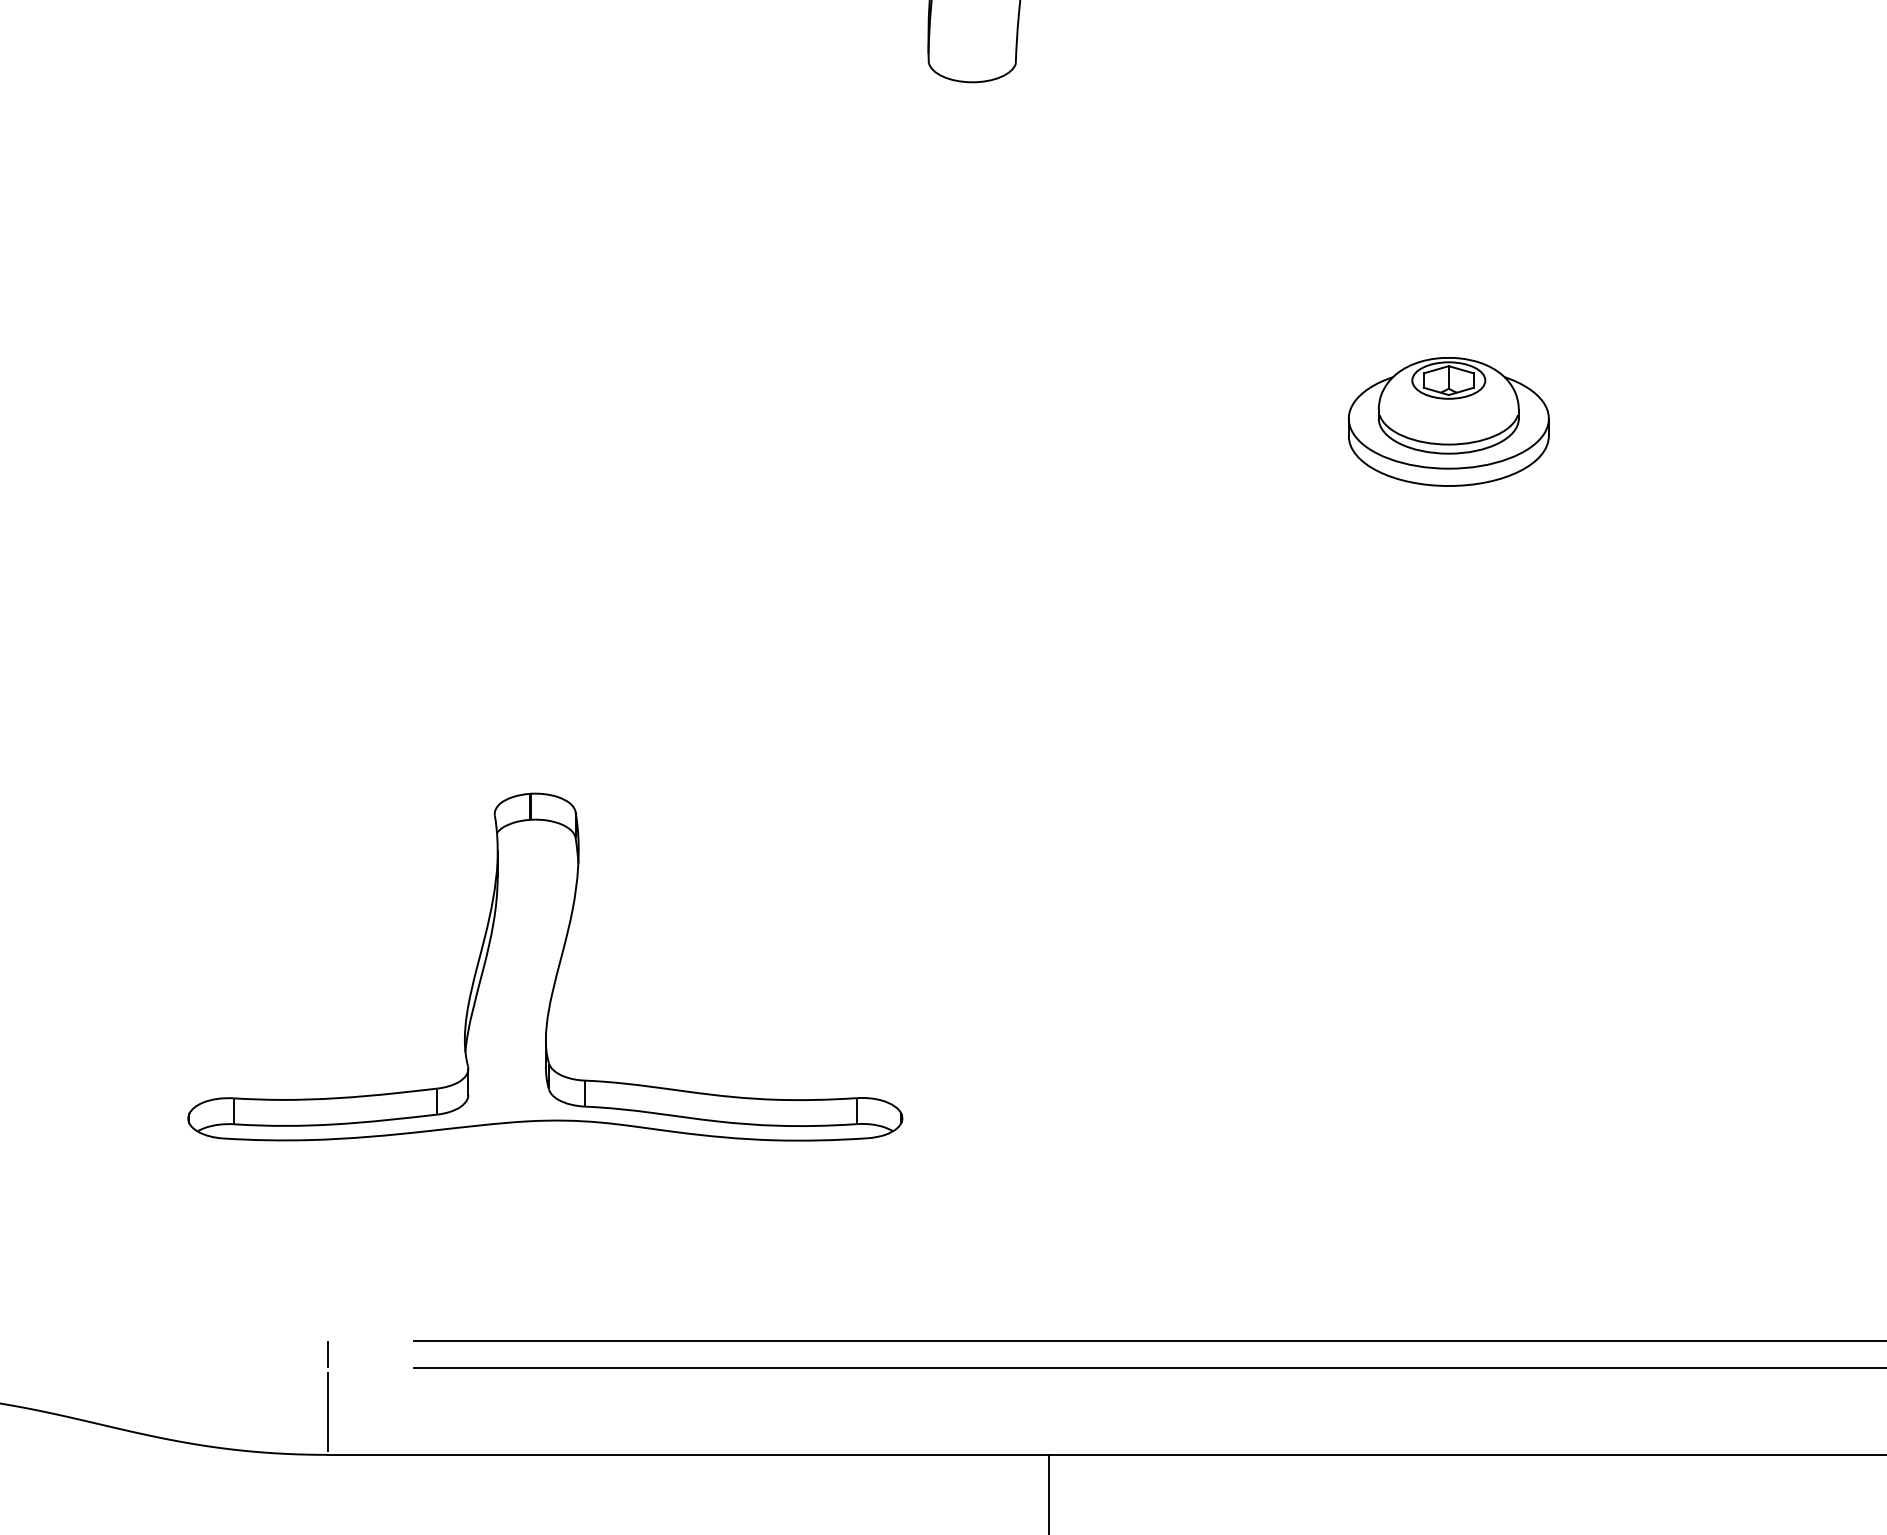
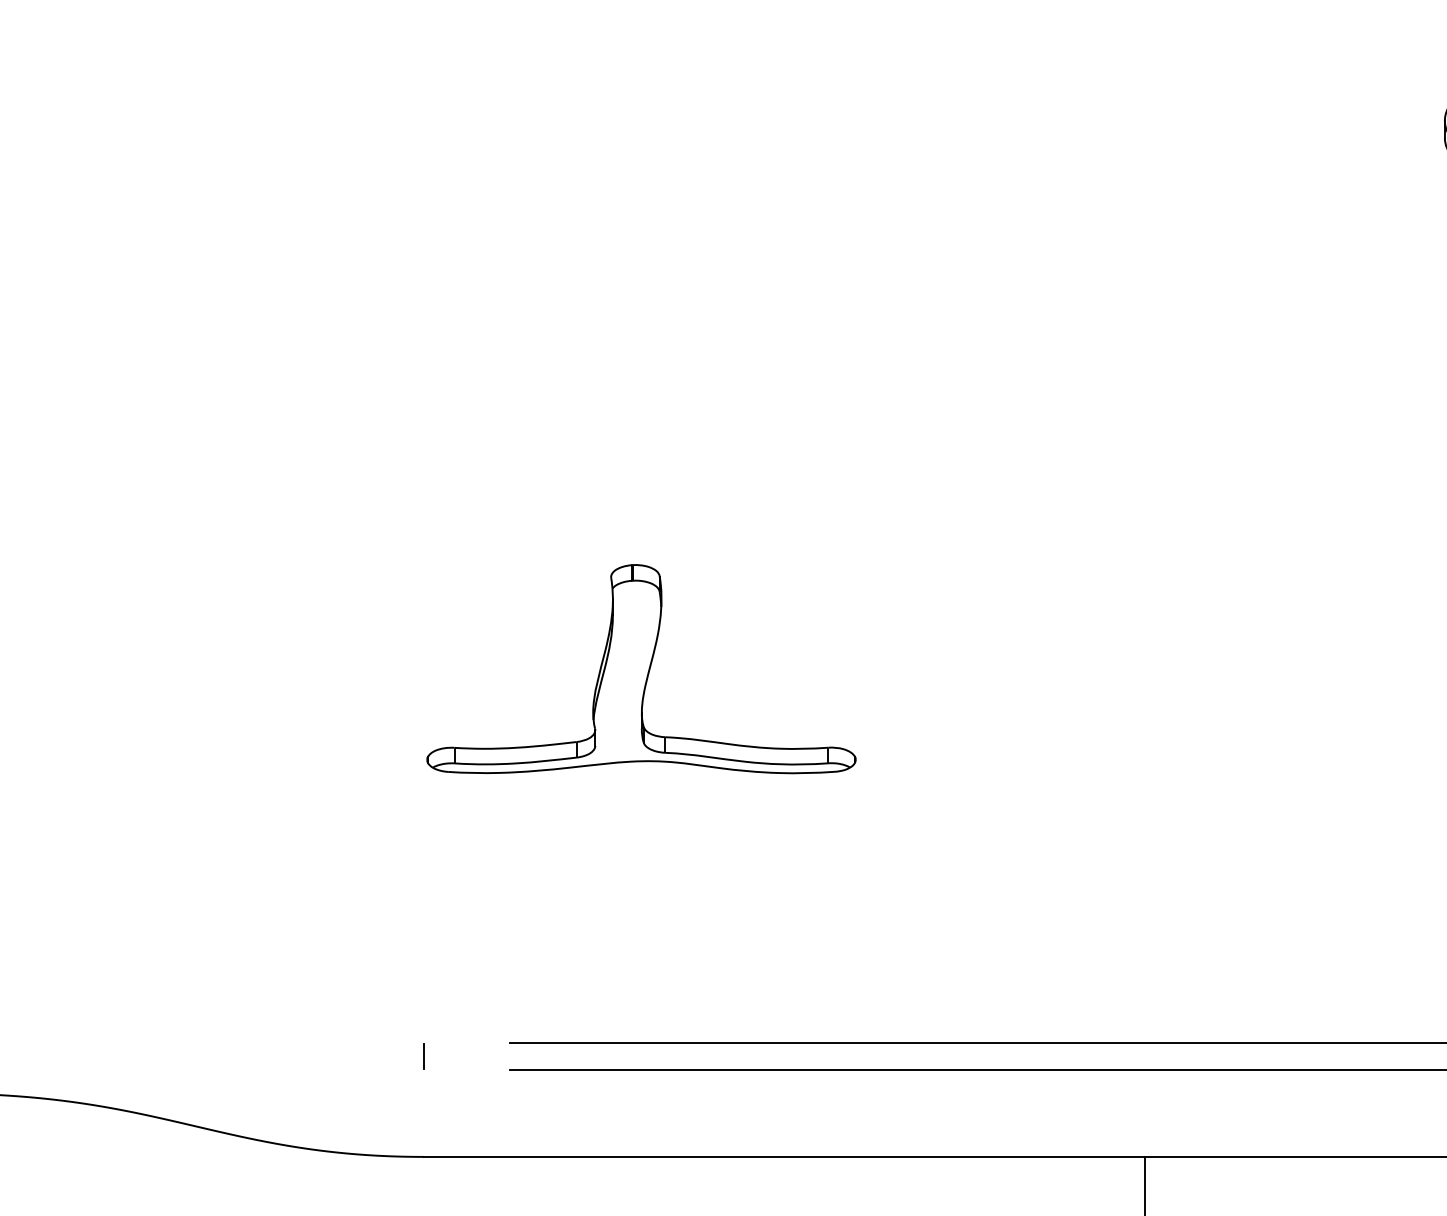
part: (545, 966) -> (641, 668), size x0.6
line: (327, 1411) -> (423, 1113), removed

